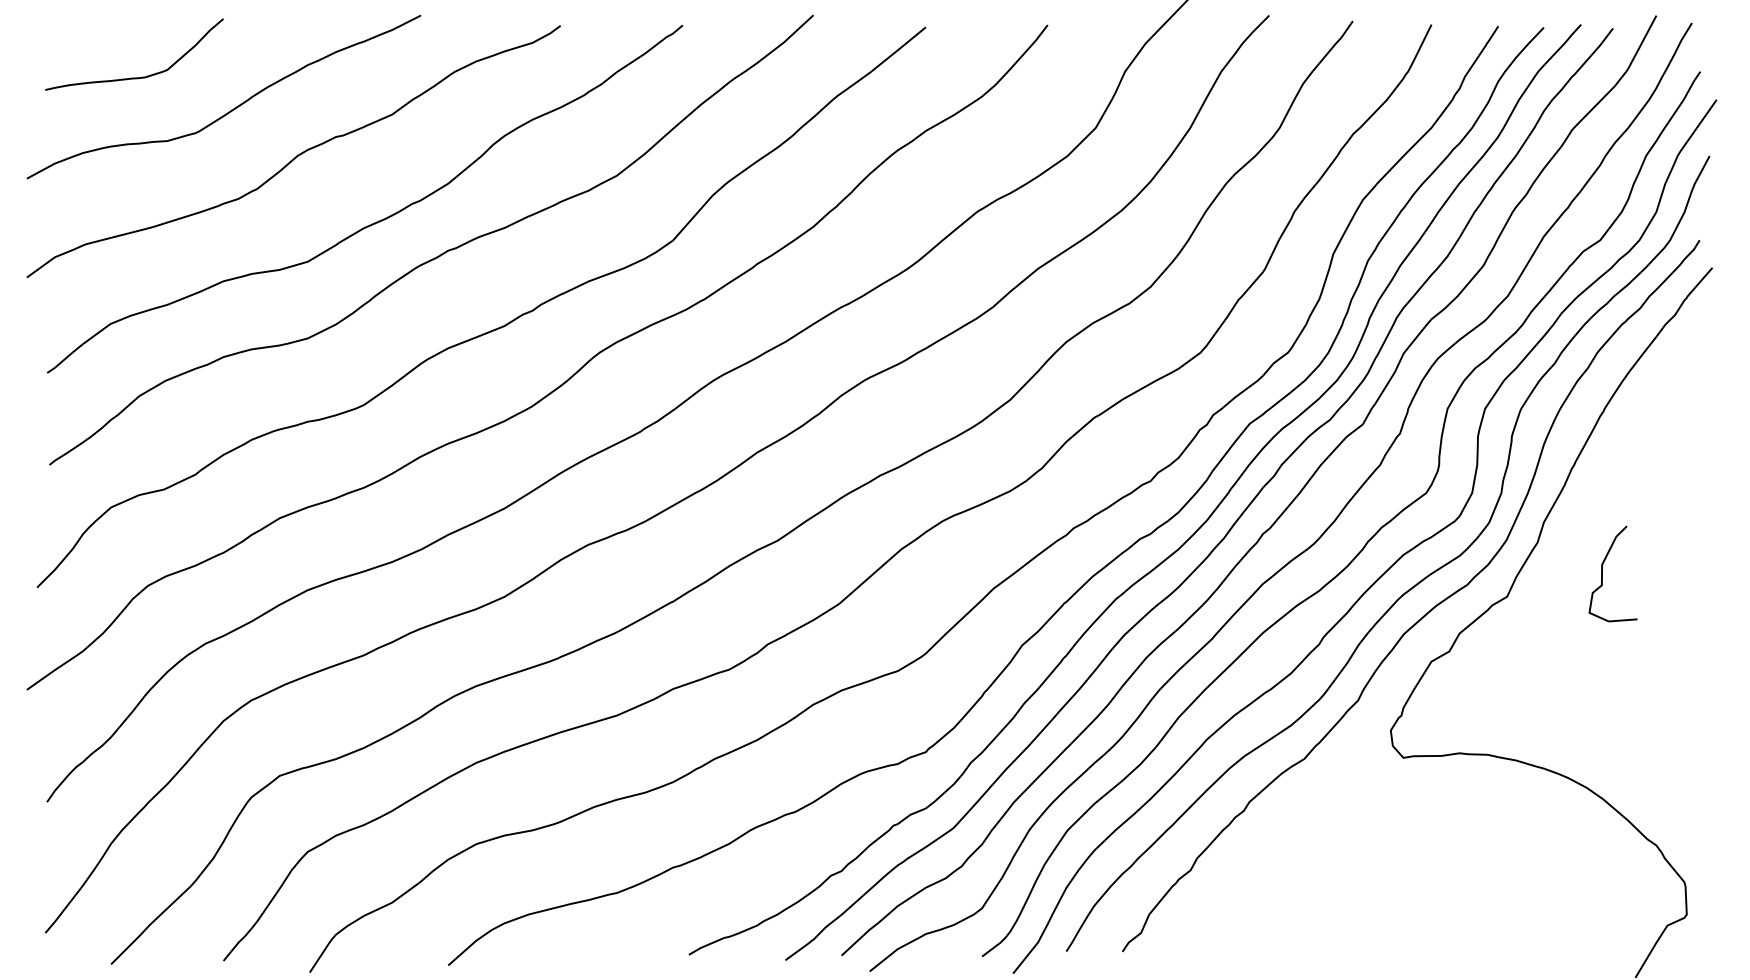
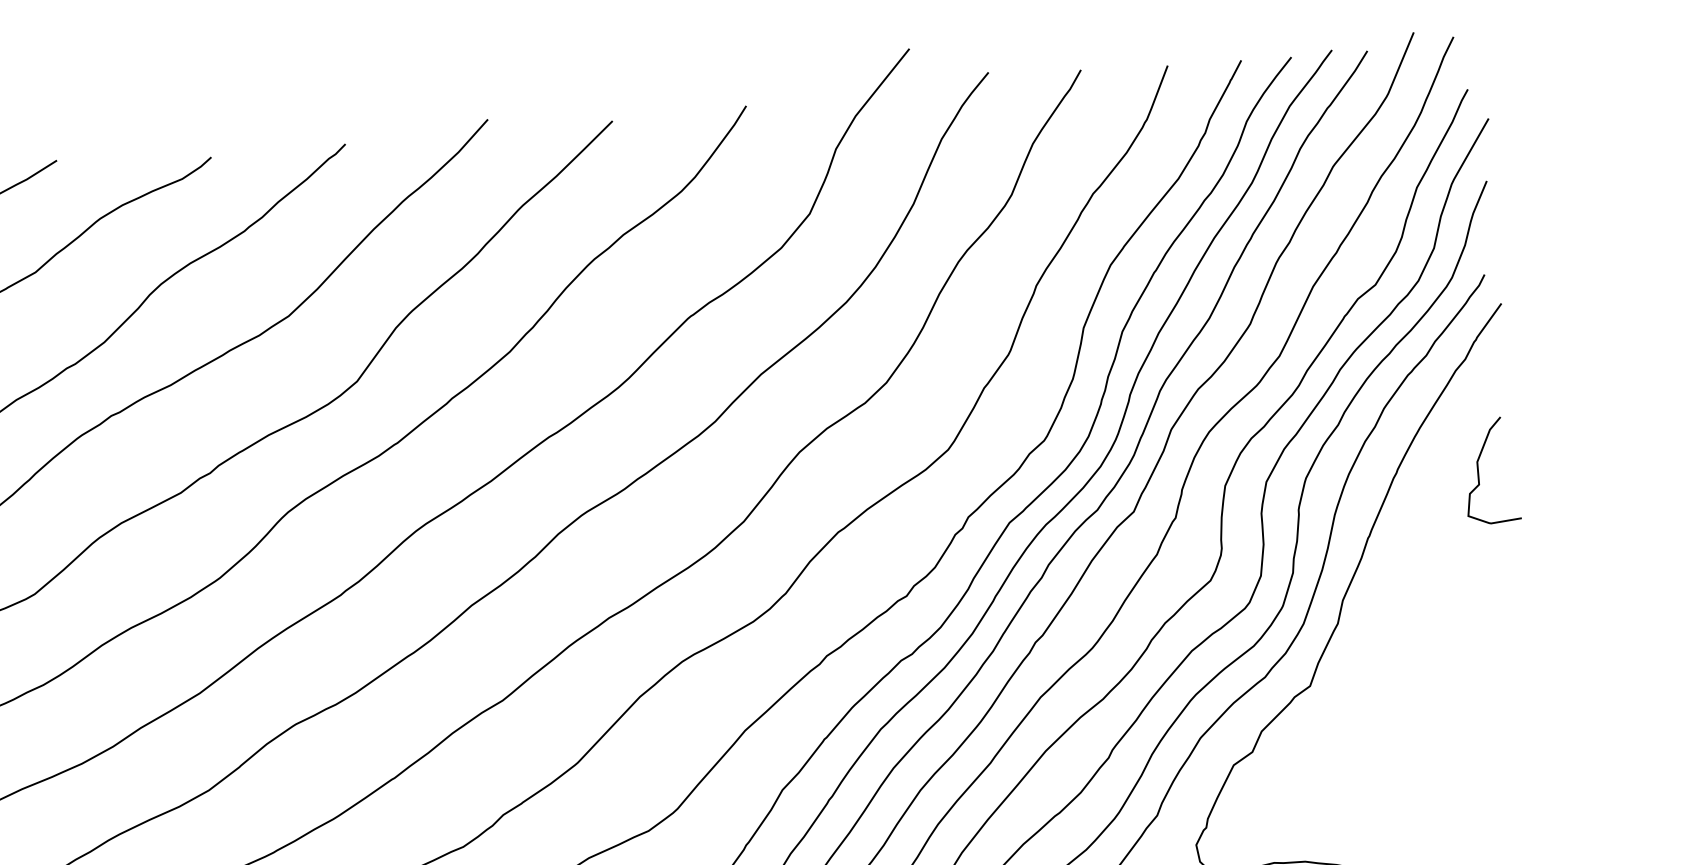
curve: (1602, 573) -> (1478, 471), moved

